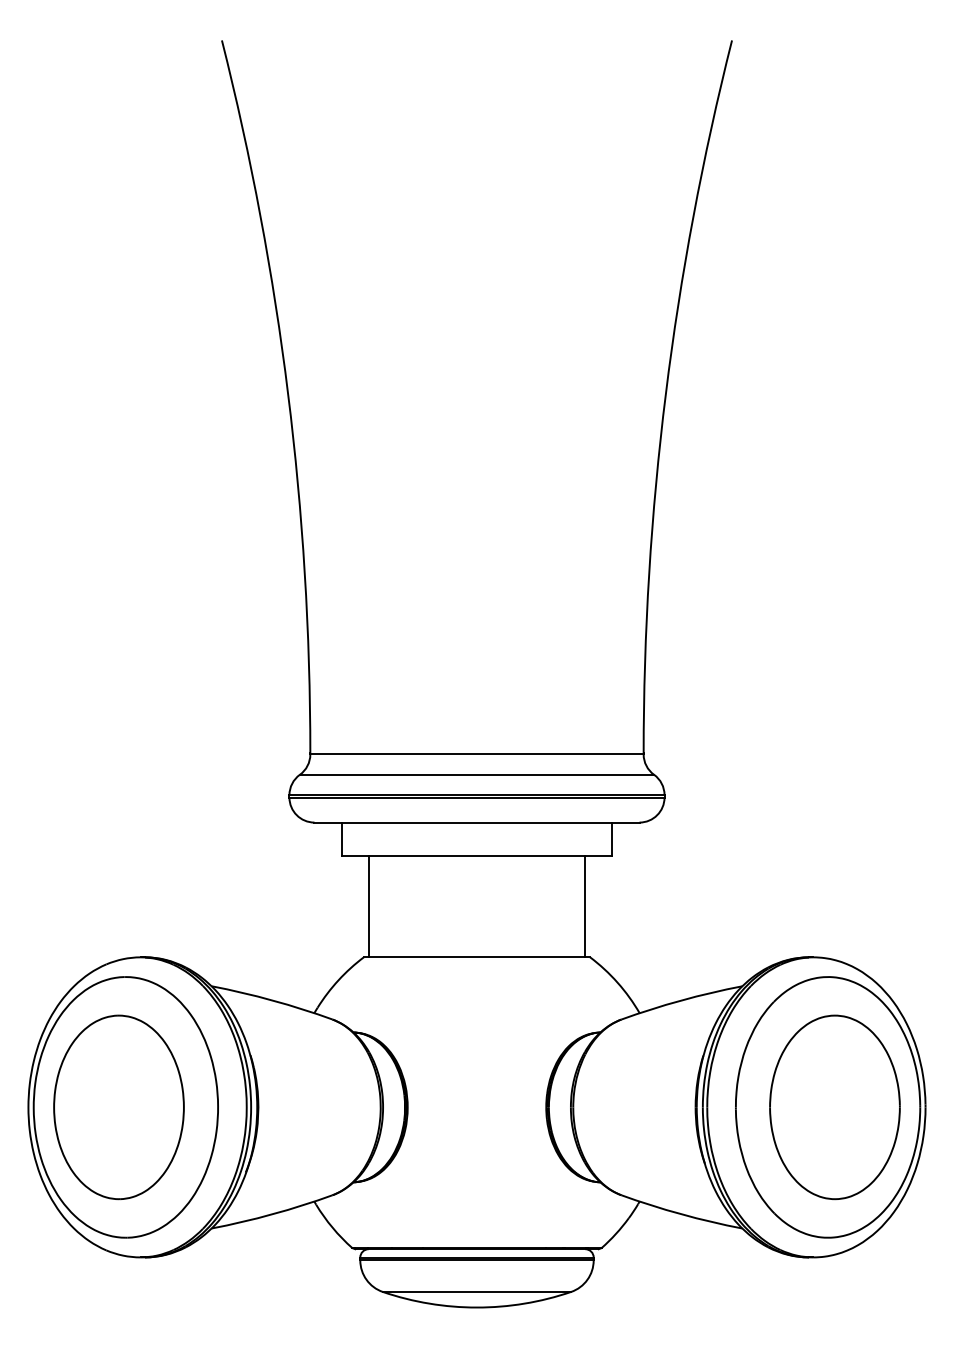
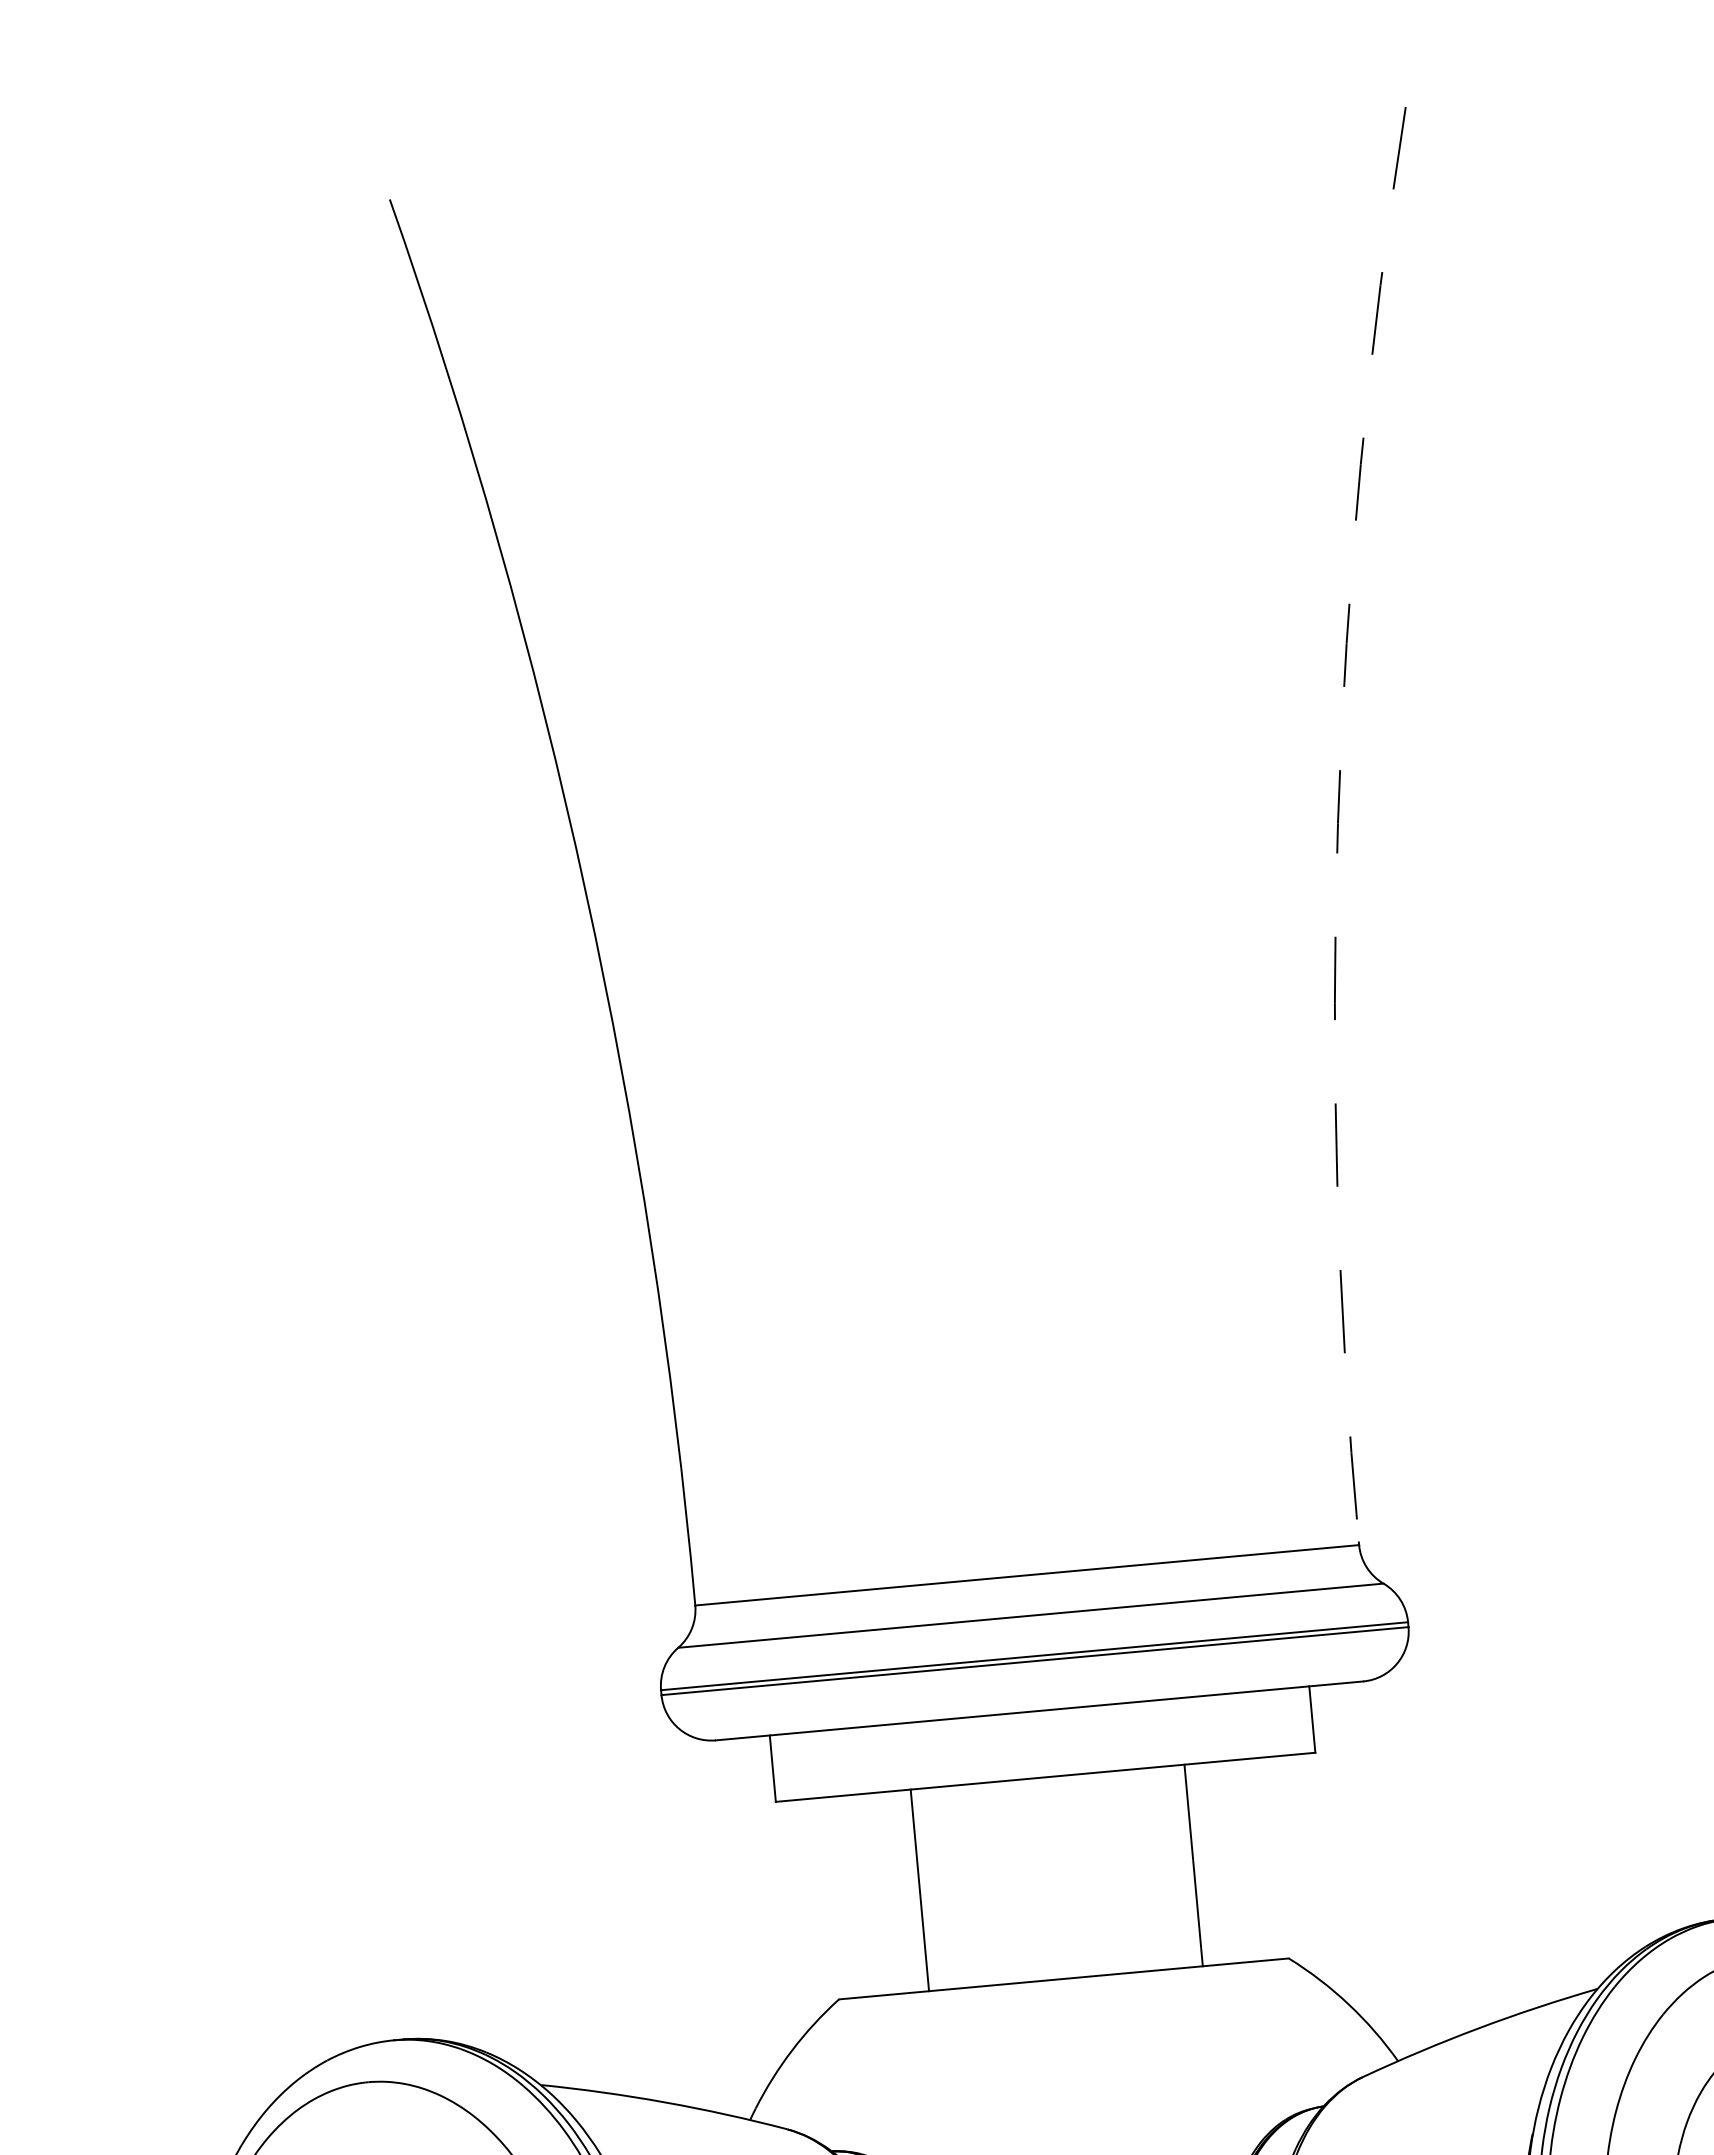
arc: (665, 394) -> (1337, 824), solid -> dashed
line: (369, 906) -> (920, 1890), moved
line: (584, 906) -> (1193, 1865), moved

